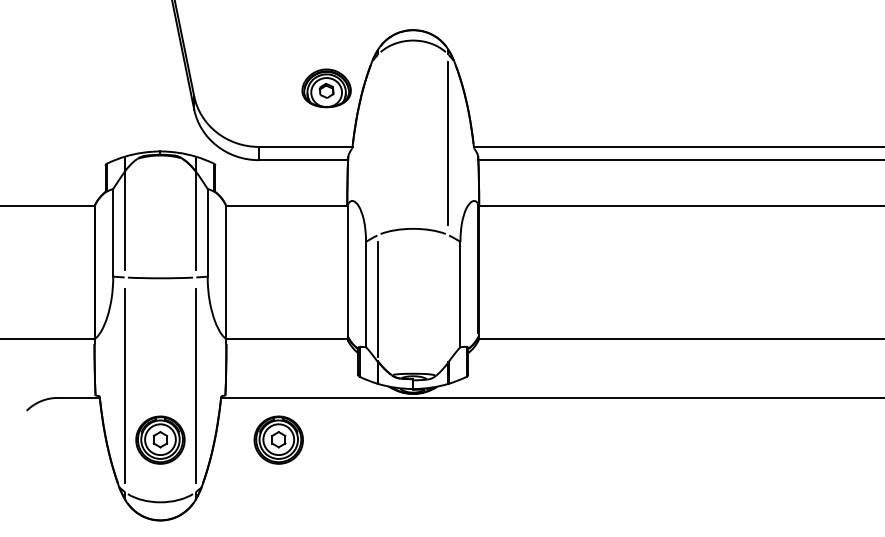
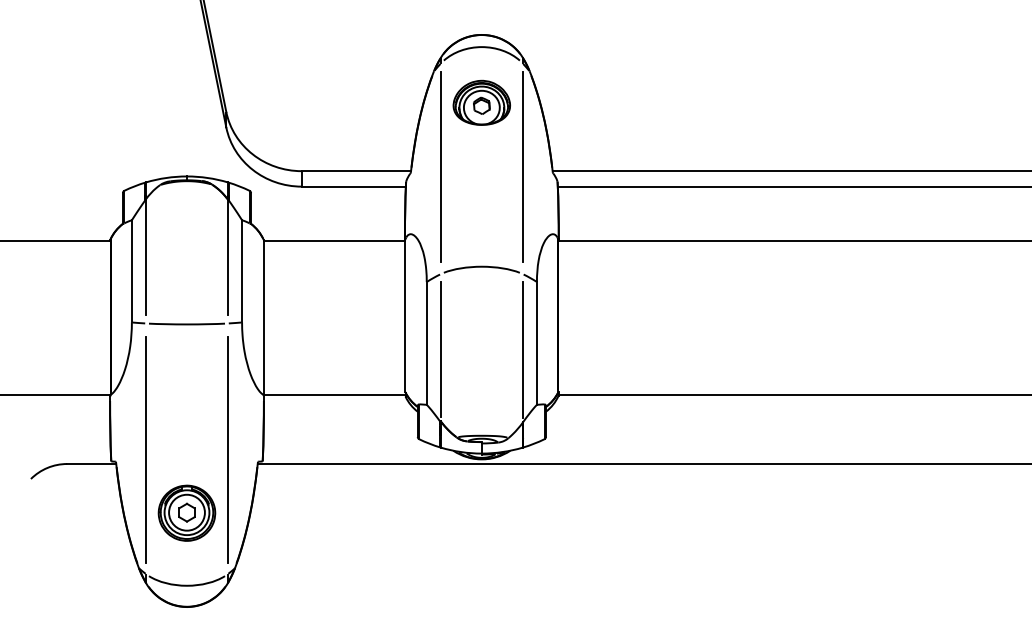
part: (326, 88) -> (481, 102), moved
line: (377, 142) -> (440, 166), added
line: (448, 299) -> (522, 349), added
part: (278, 439) -> (324, 512), removed

